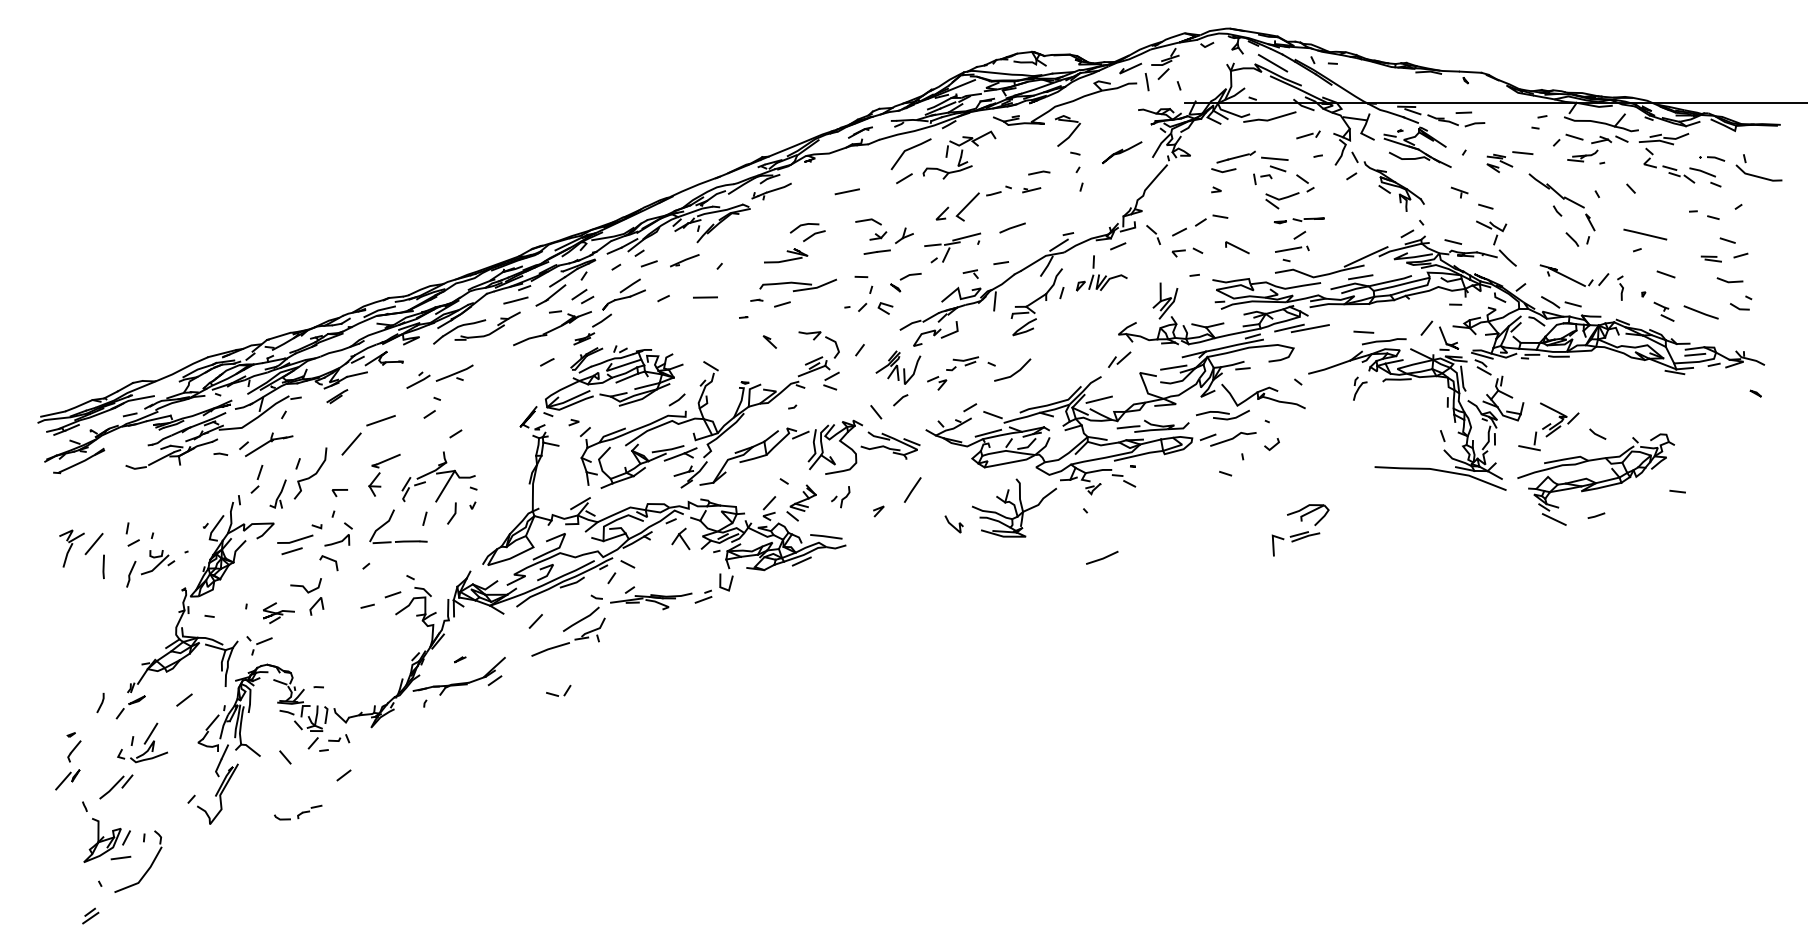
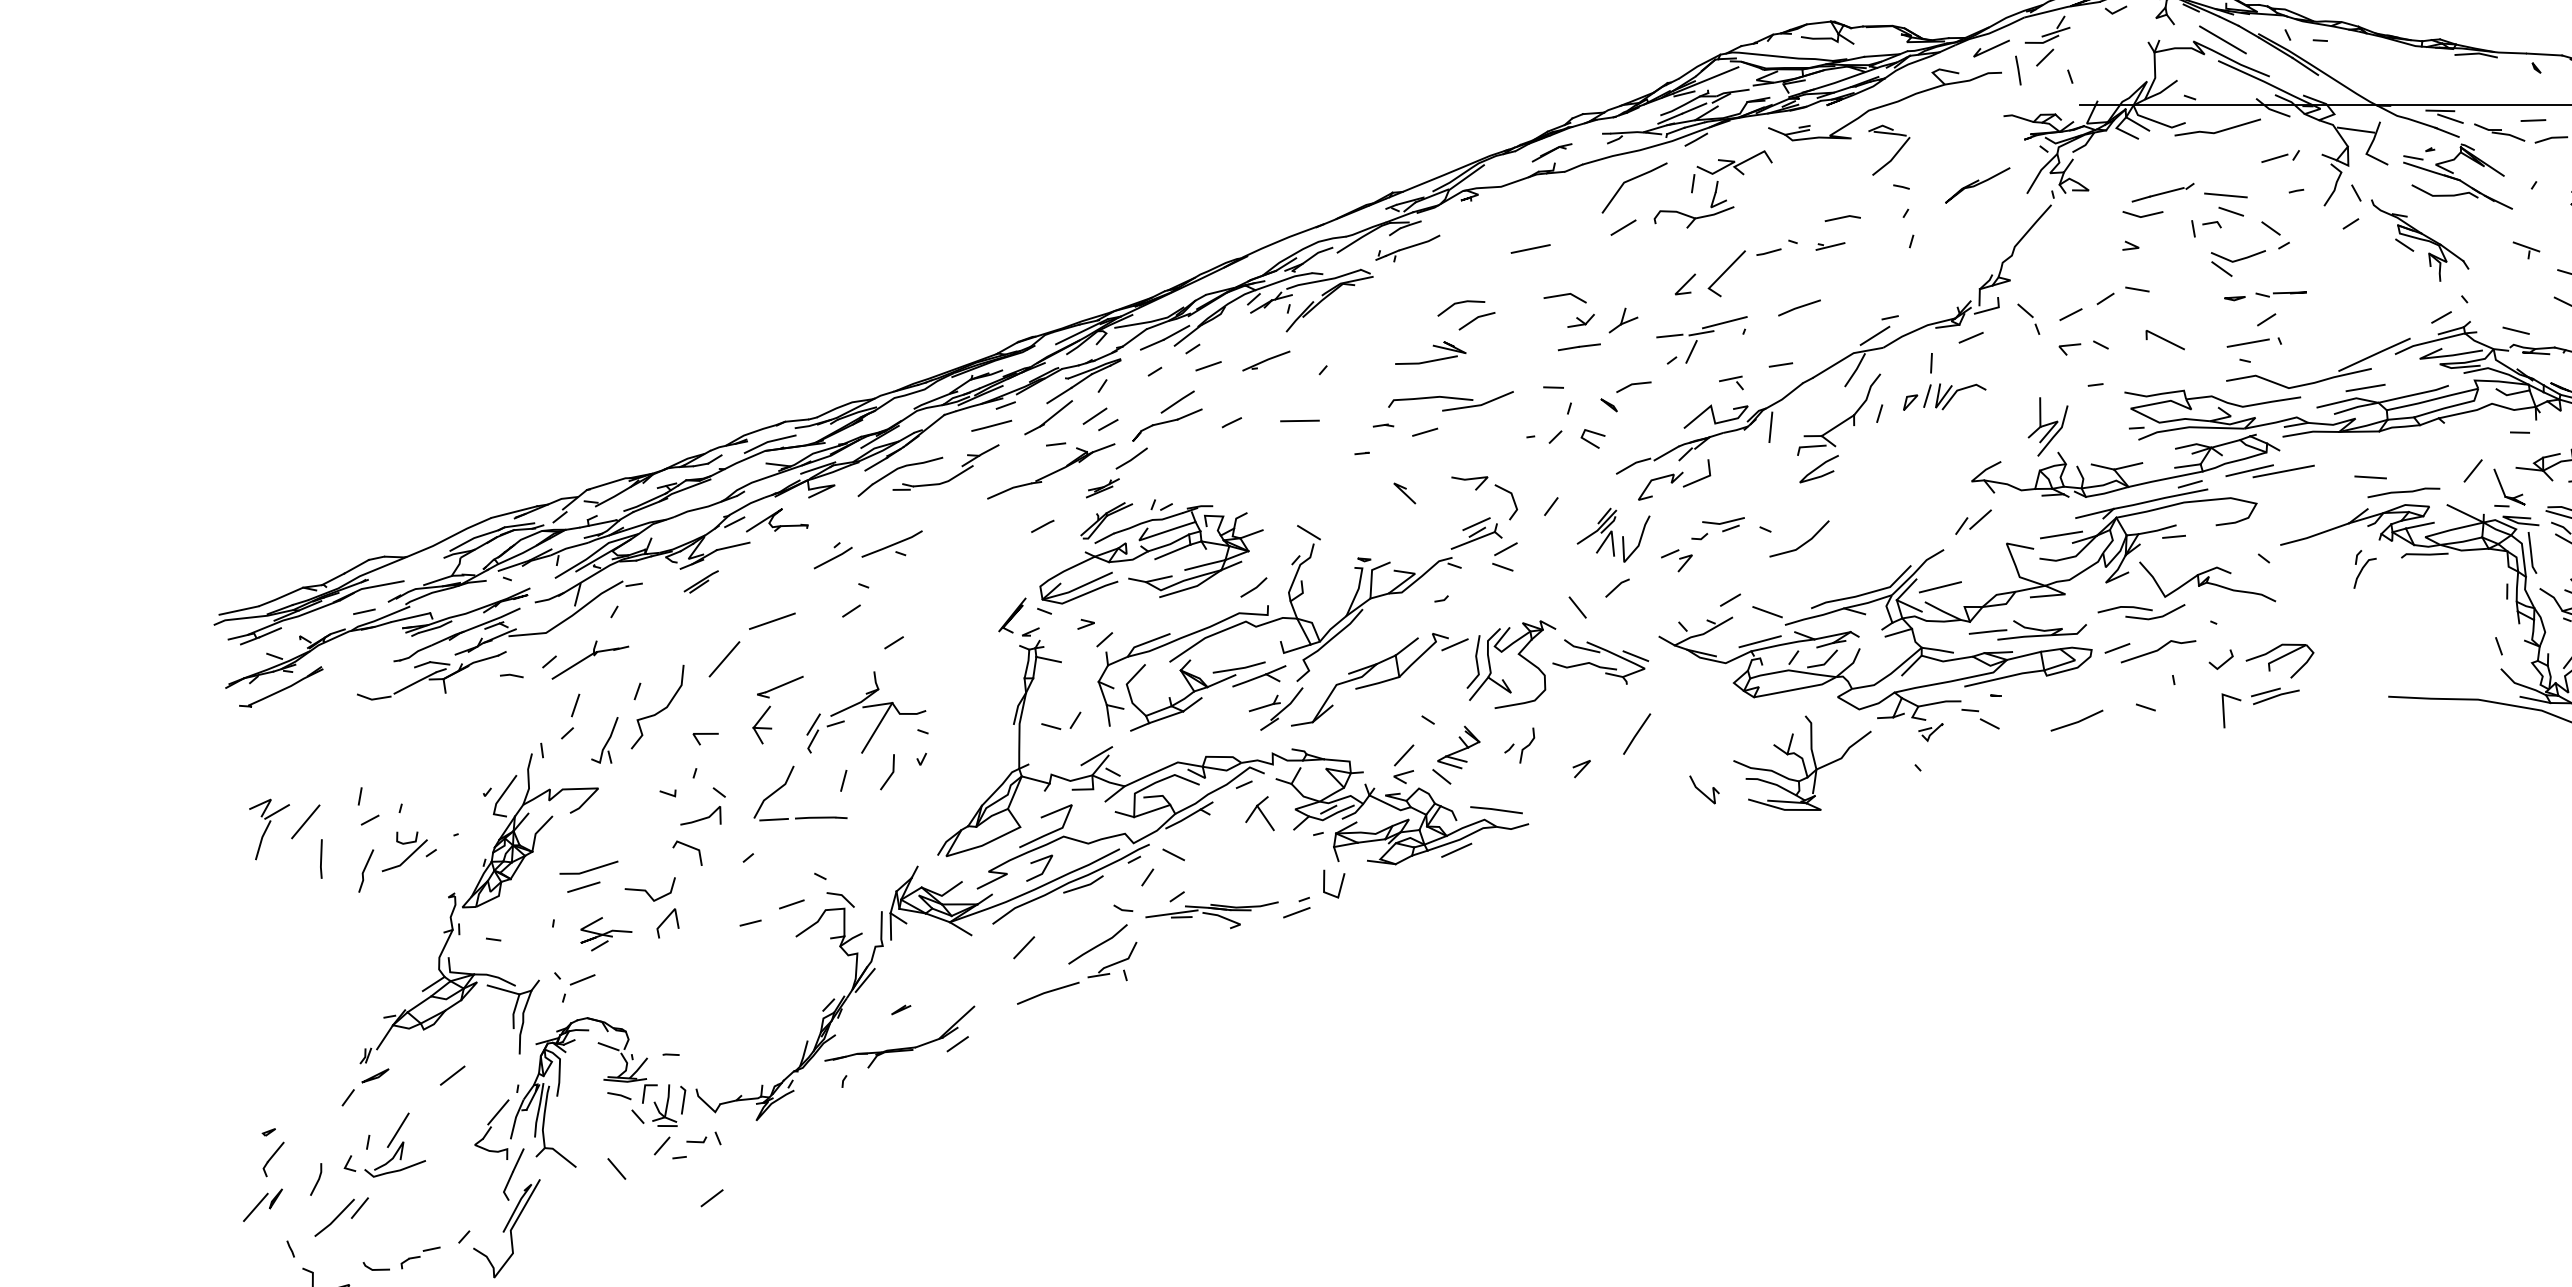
part: (1300, 530) -> (2267, 686), moved
part: (295, 544) -> (589, 876), moved
line: (1102, 557) -> (2077, 720), moved
part: (558, 690) -> (1060, 720), moved
line: (101, 702) -> (317, 1178), moved
part: (298, 812) -> (402, 1258), moved

